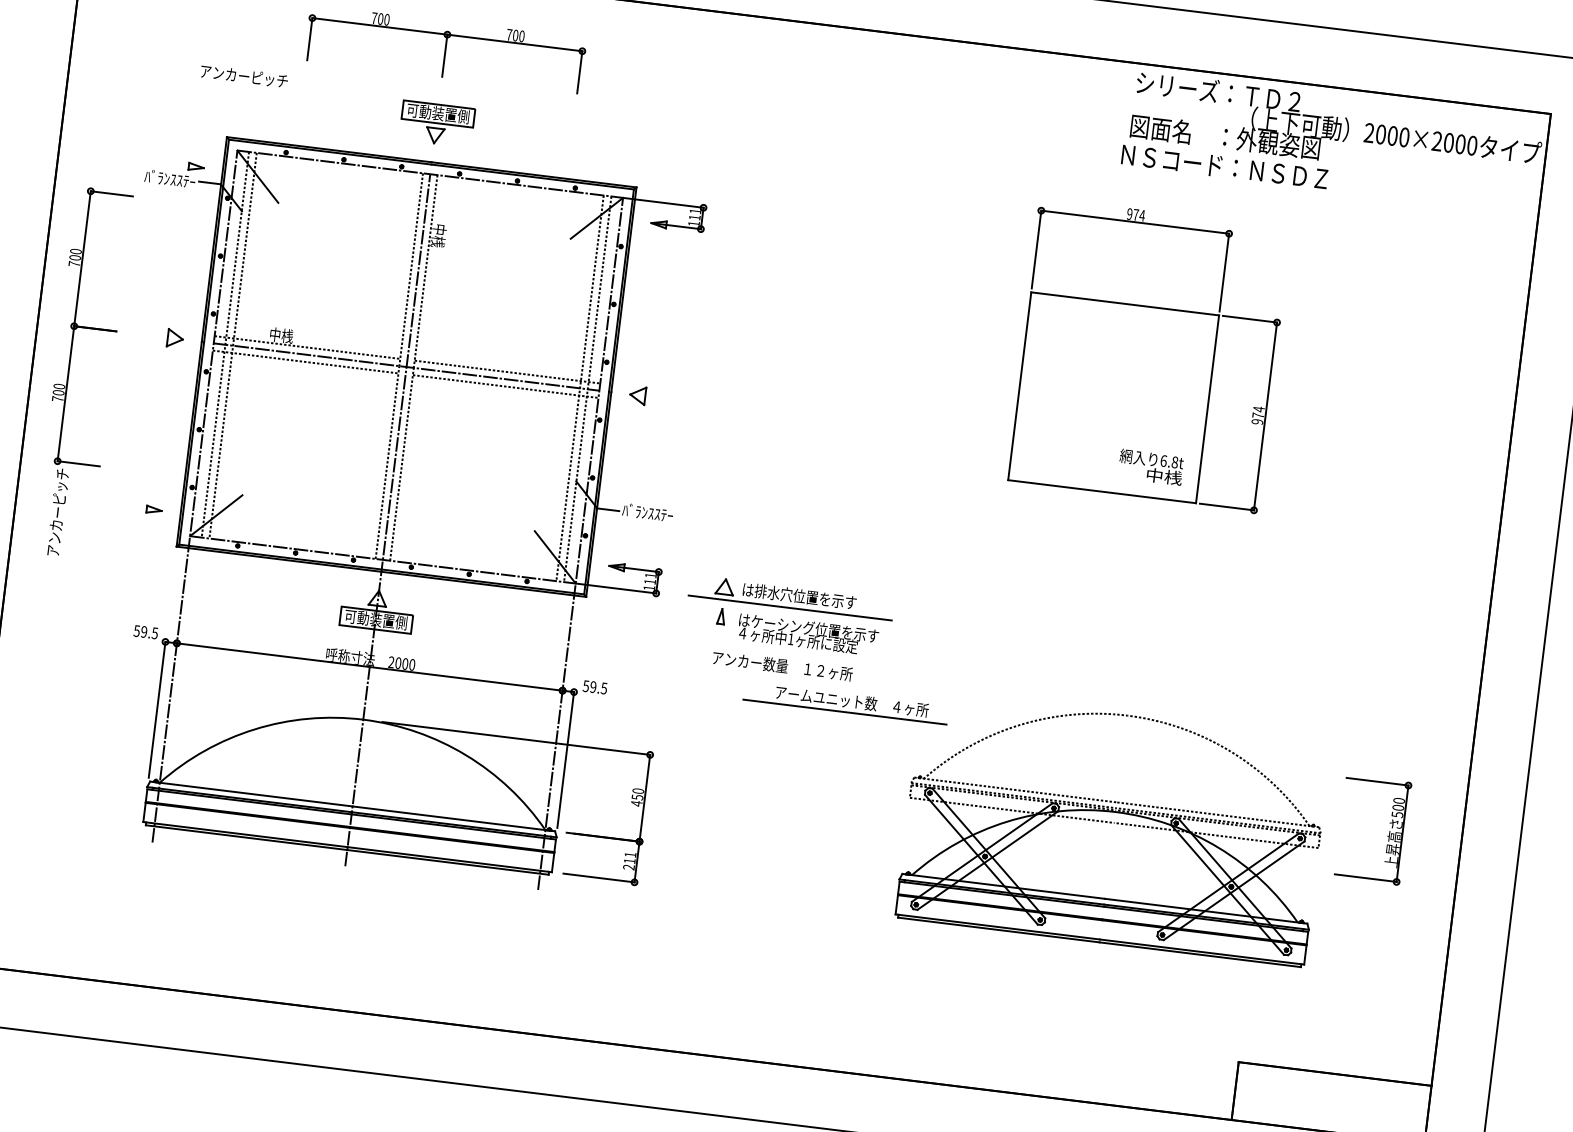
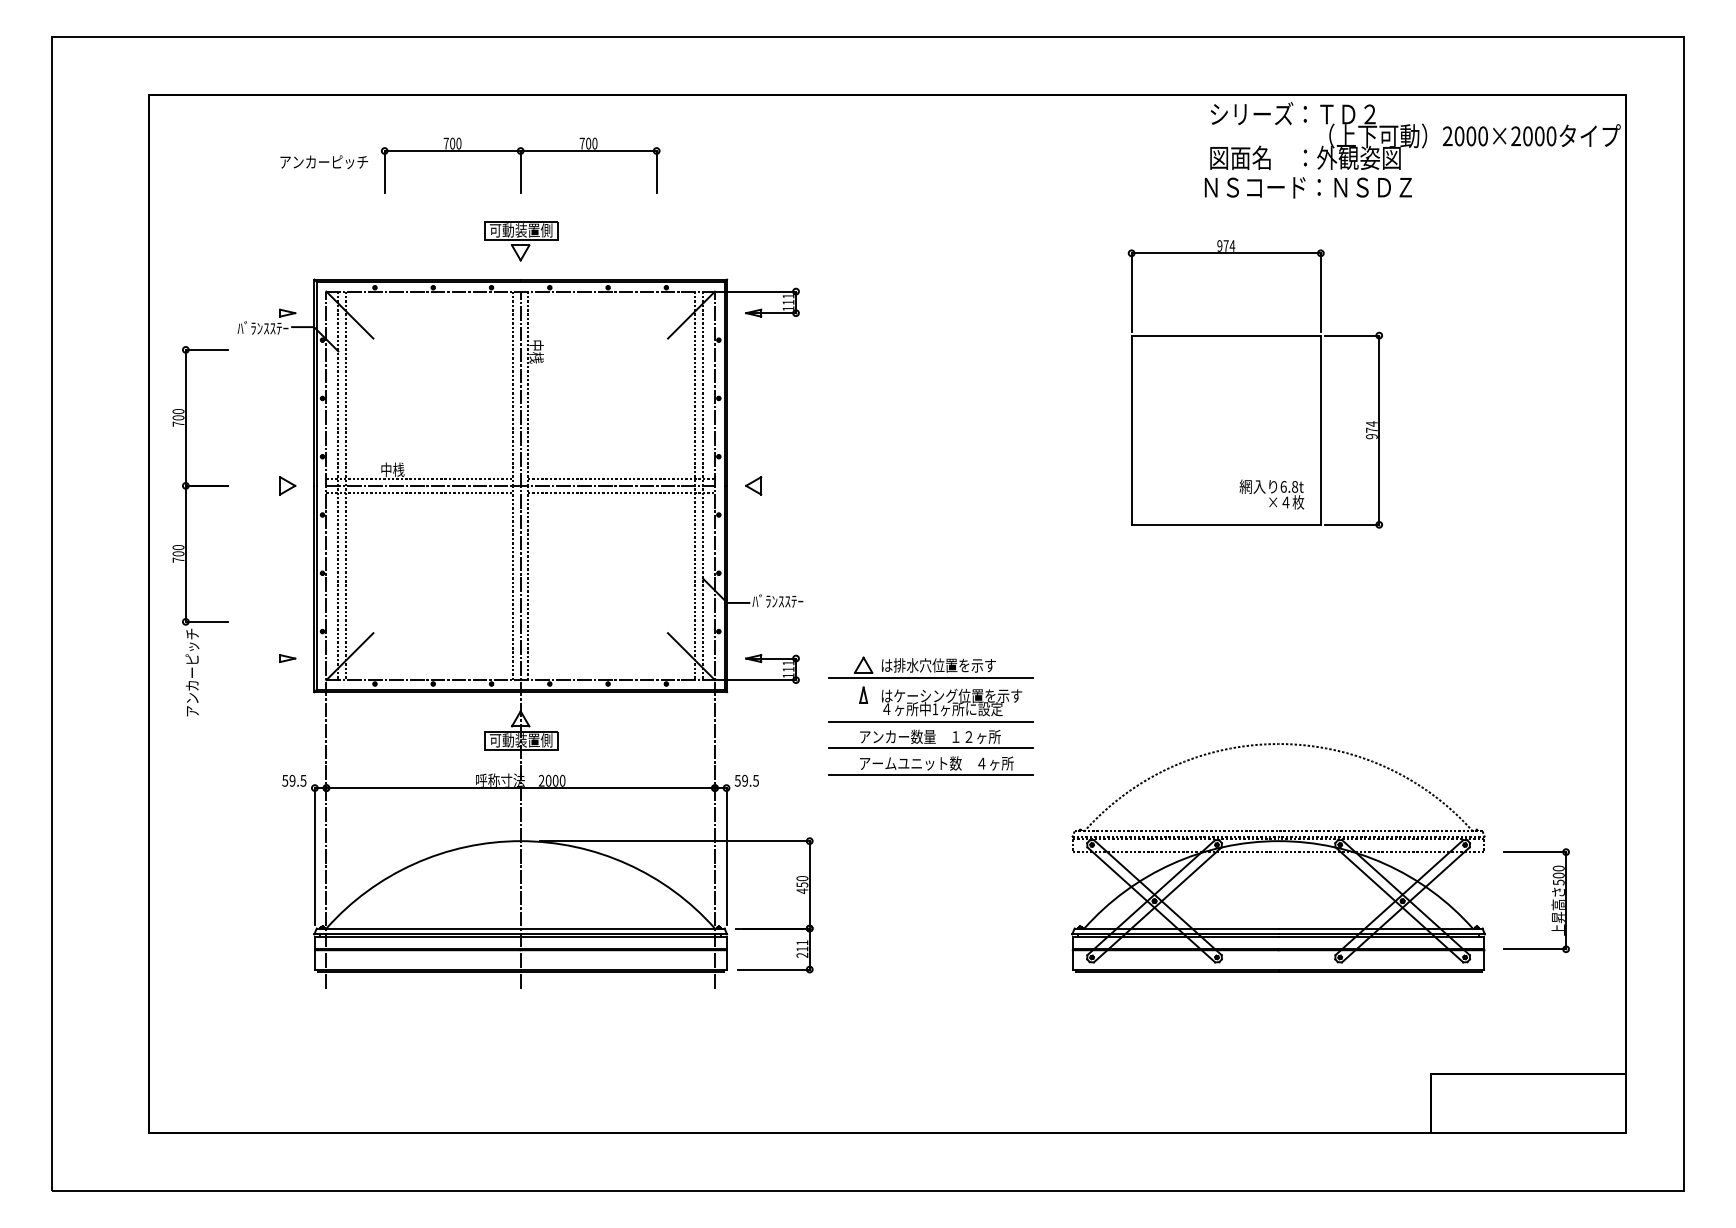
text: (243, 76) -> (323, 162), moved
text: (1164, 476) -> (1286, 502), 中桟 -> ×４枚
line: (784, 650) -> (930, 721), added
line: (781, 677) -> (930, 748), added
part: (845, 702) -> (930, 765), moved
part: (1387, 835) -> (1551, 904), moved

